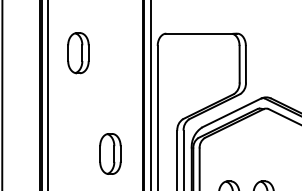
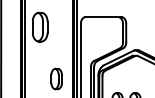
part: (78, 53) -> (40, 27), size x1.4

